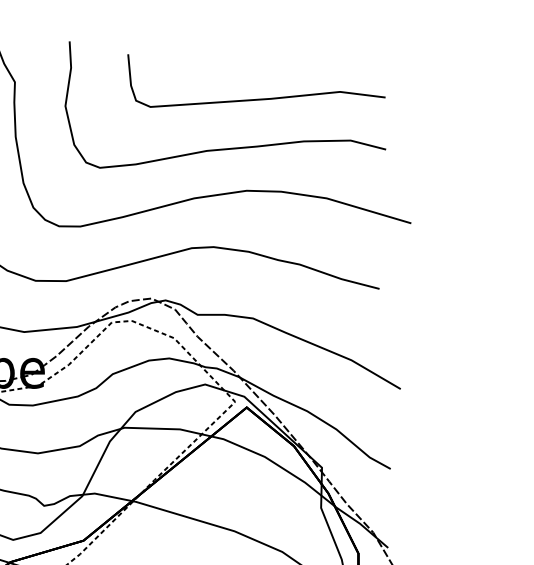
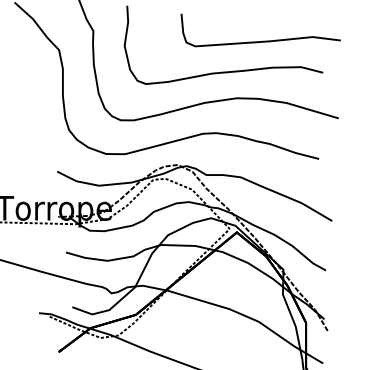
curve: (259, 97) -> (262, 40), moved

